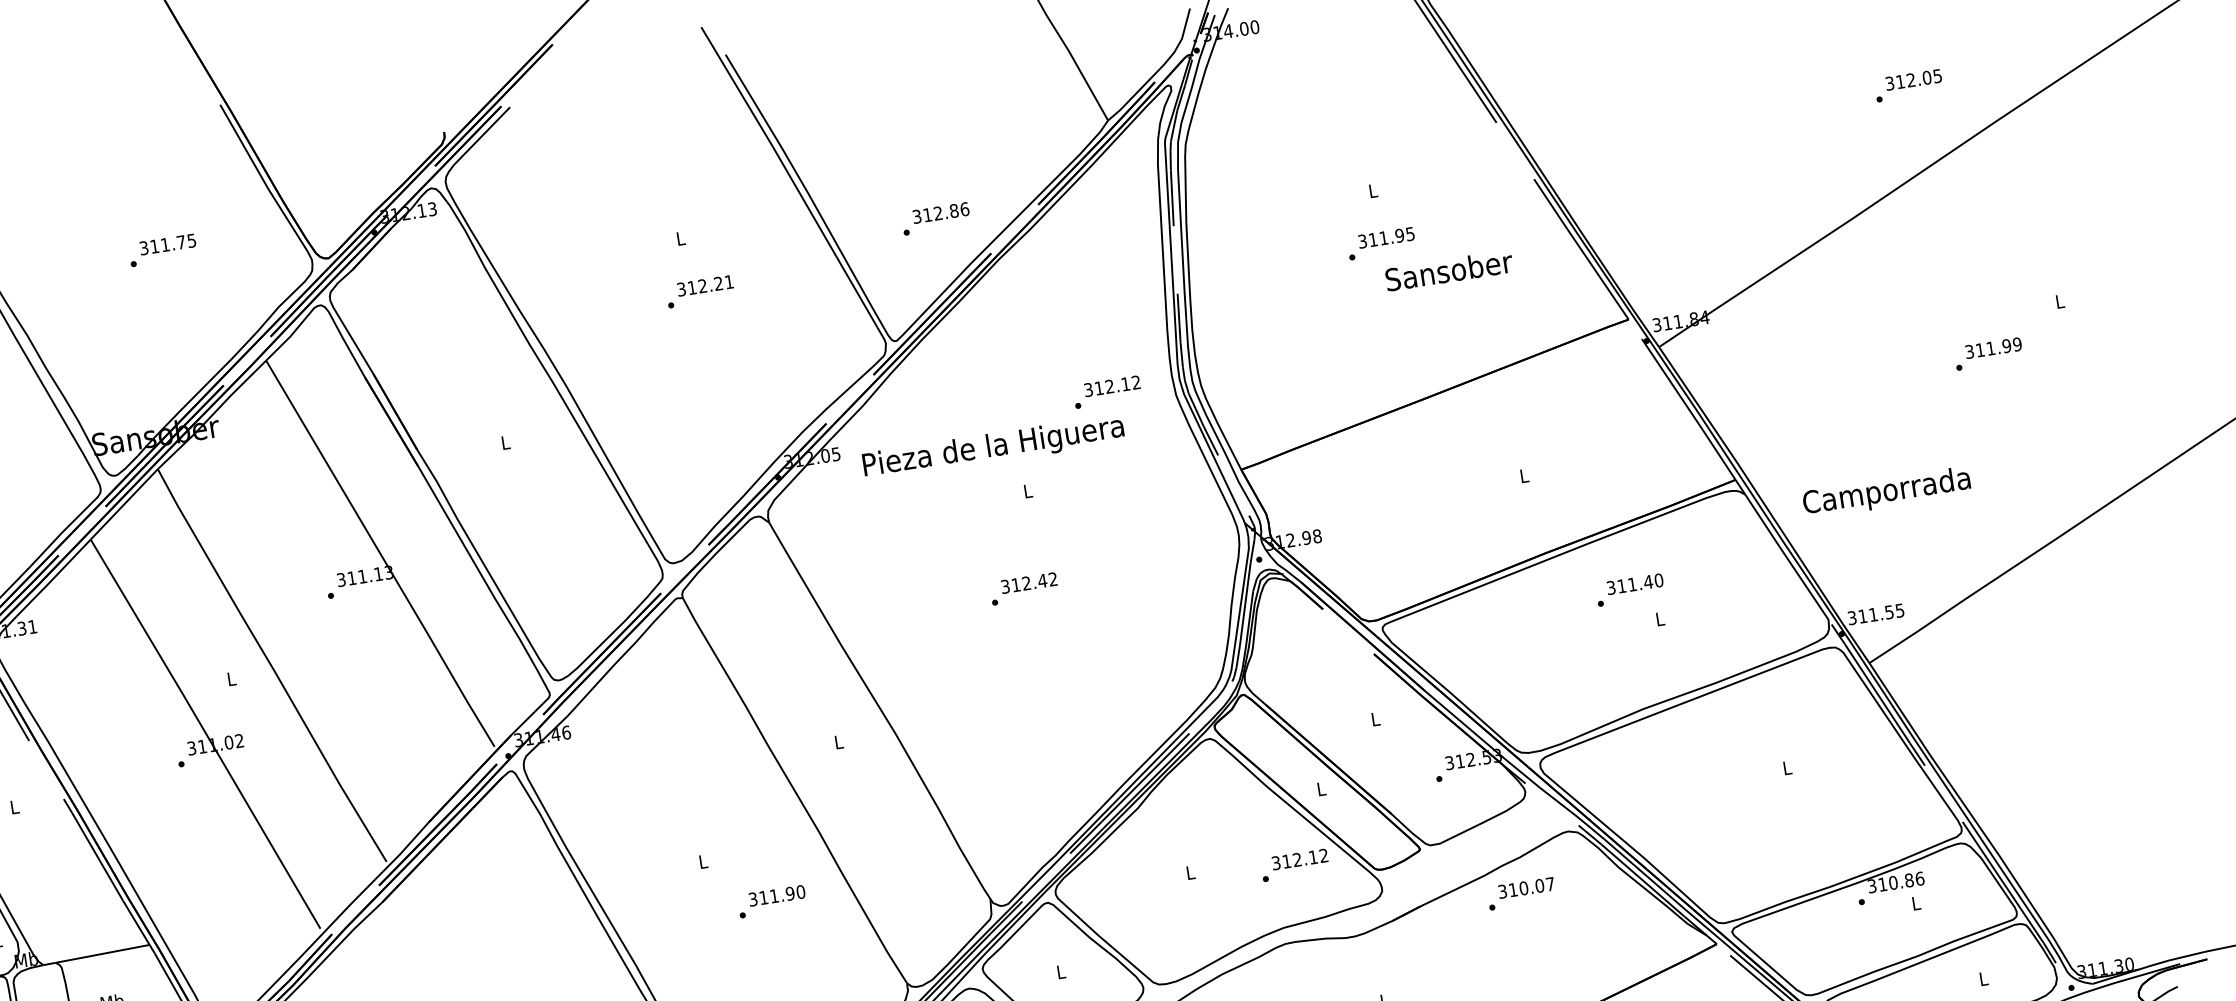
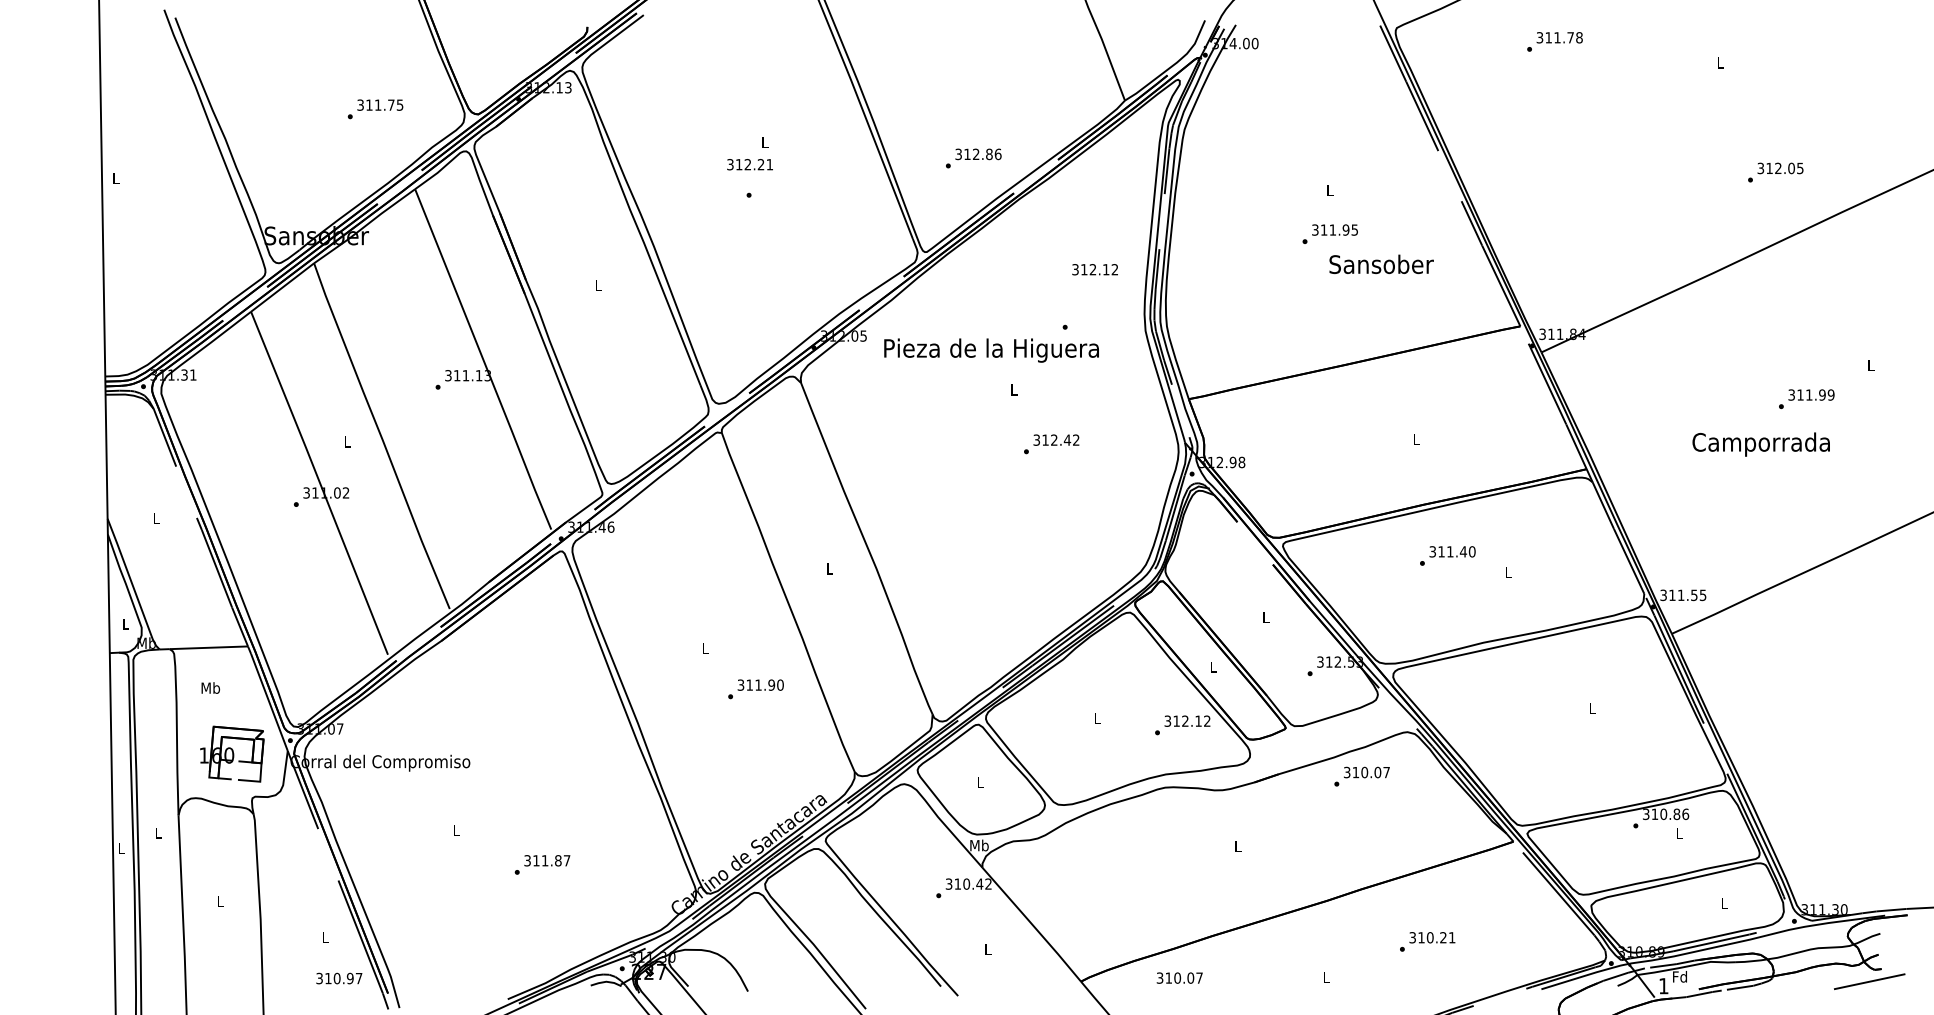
text: (162, 250) -> (375, 109), moved
text: (704, 285) -> (749, 164), moved
text: (1111, 386) -> (1094, 269), moved
text: (1885, 492) -> (1760, 444), moved
text: (1024, 589) -> (1051, 444), moved
text: (1629, 589) -> (1447, 555), moved

